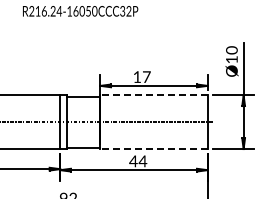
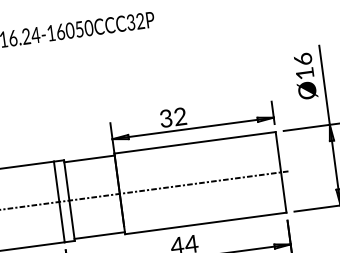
text: (231, 50) -> (302, 59), Ø10 -> Ø16
text: (141, 76) -> (172, 116), 17 -> 32
line: (154, 95) -> (195, 142), dashed -> solid
line: (154, 149) -> (206, 224), dashed -> solid

